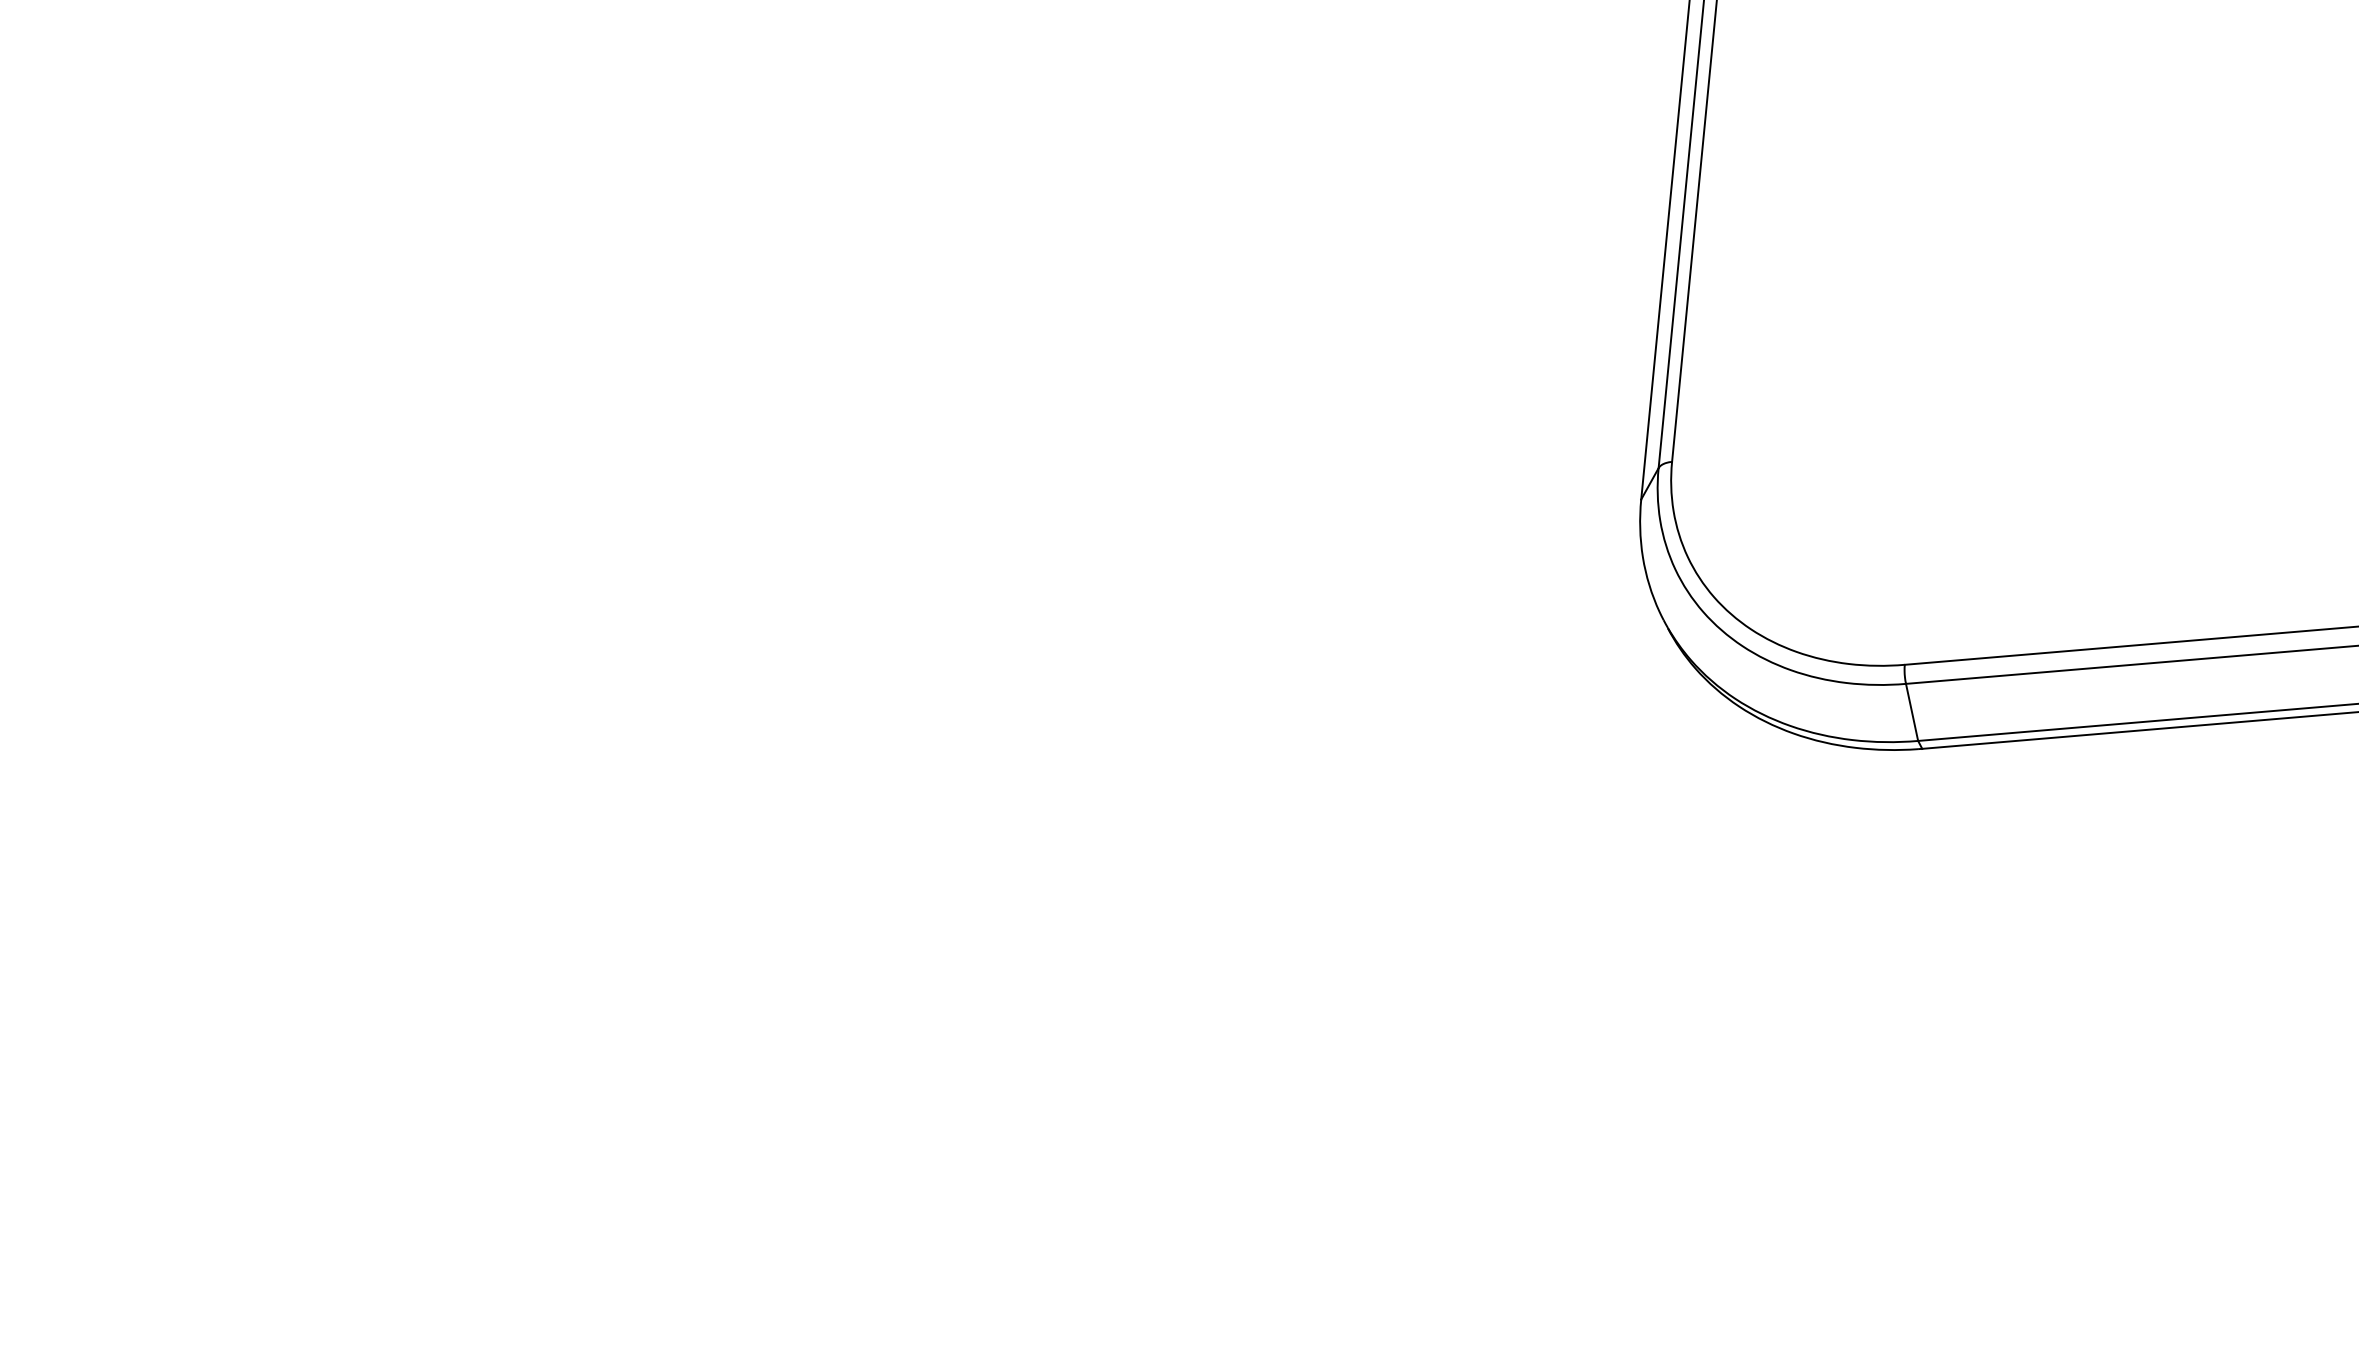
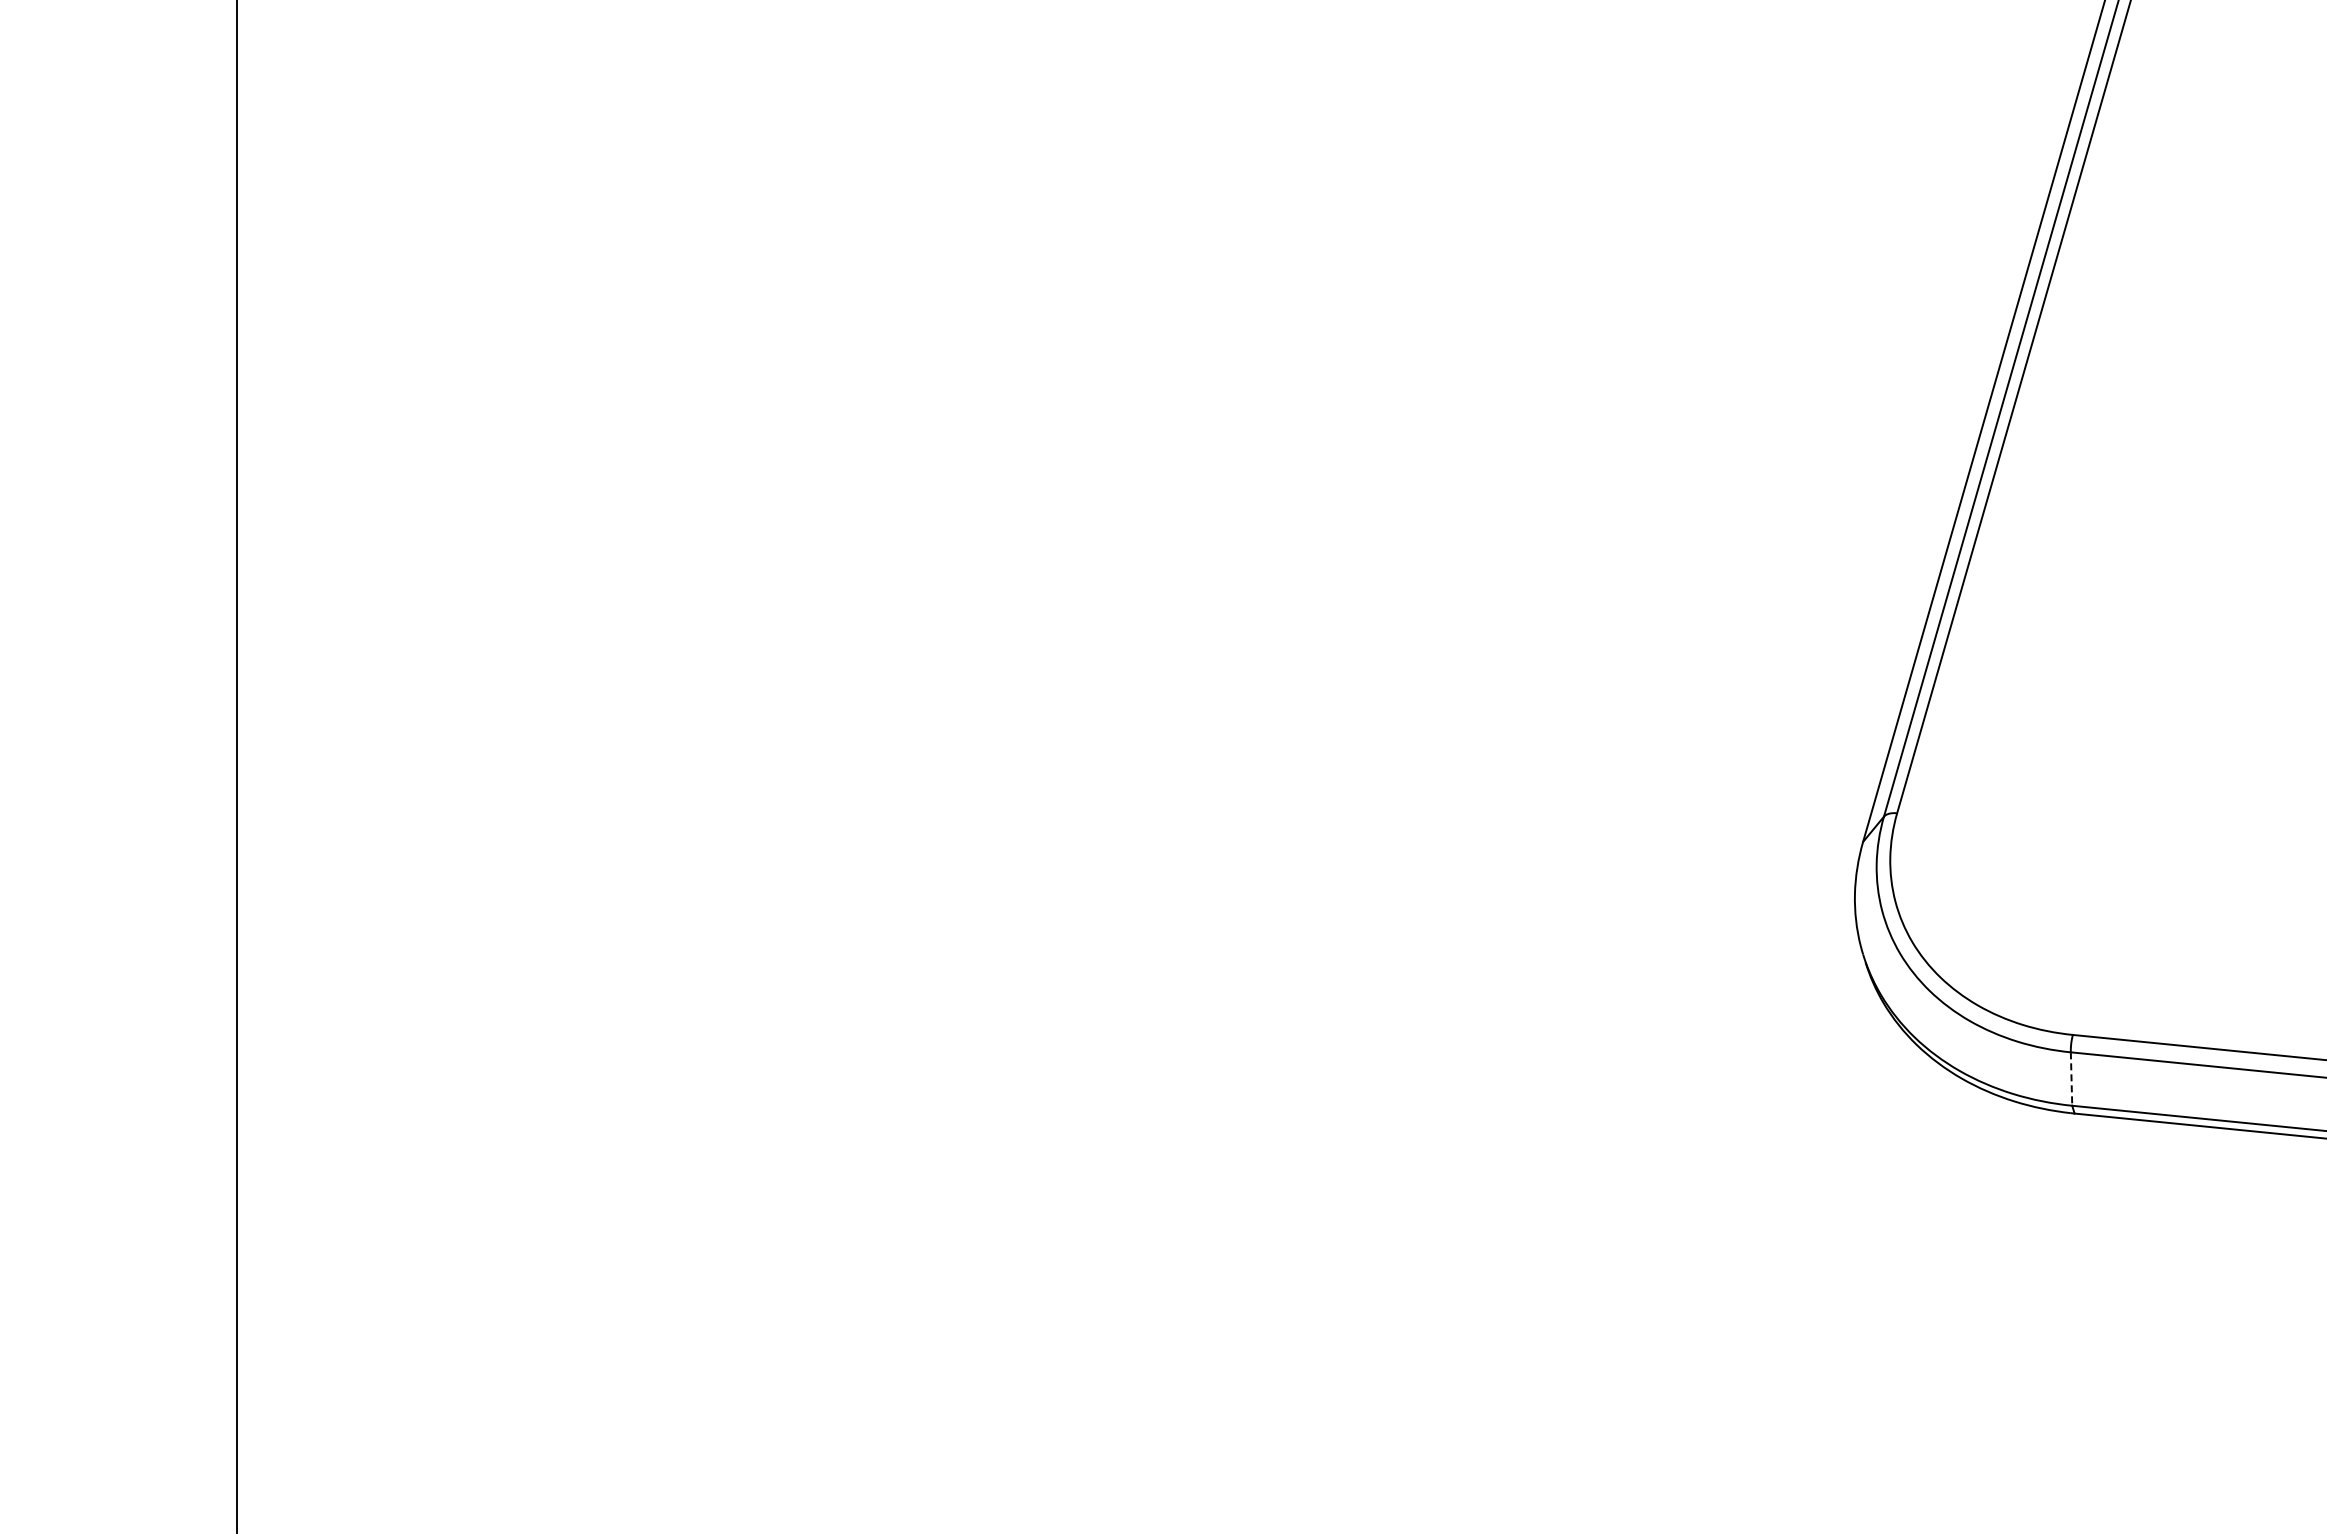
line: (1912, 712) -> (2071, 1079), solid -> dashed

